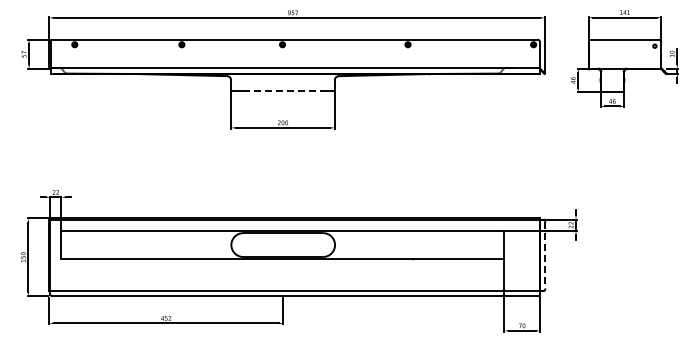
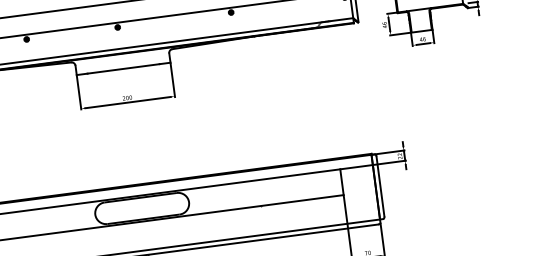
line: (283, 90) -> (124, 68), dashed -> solid
line: (545, 255) -> (380, 186), dashed -> solid

